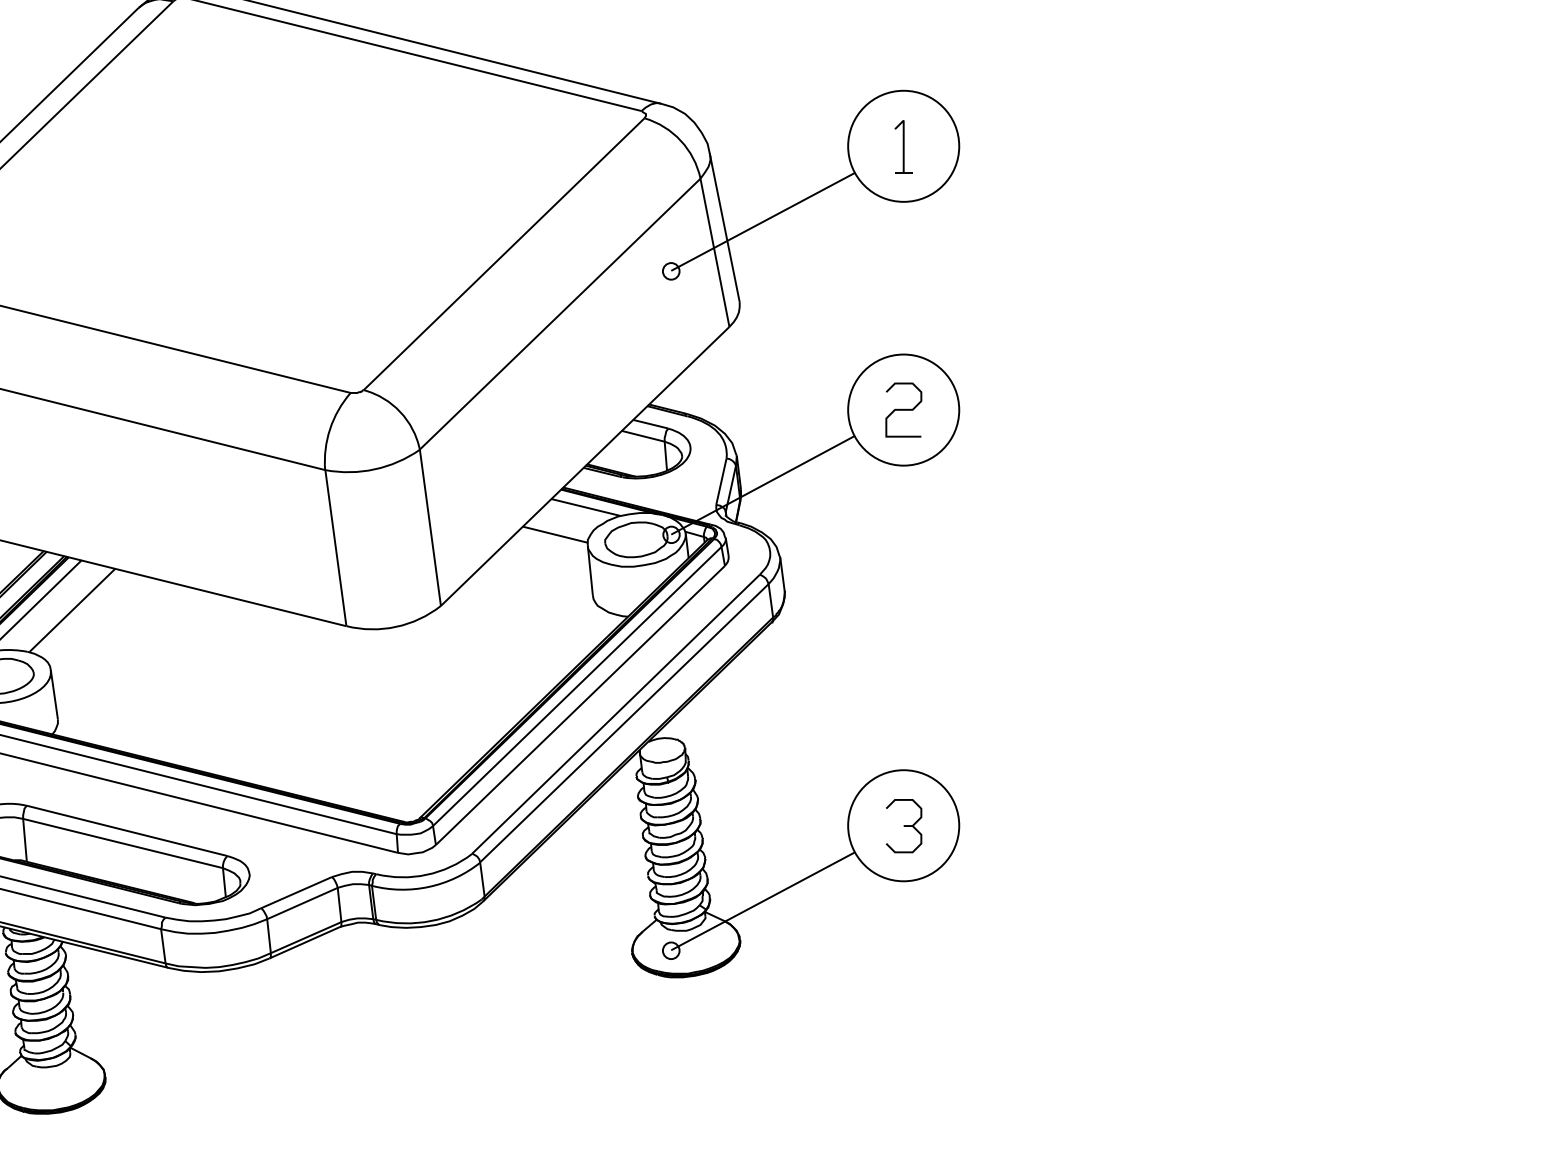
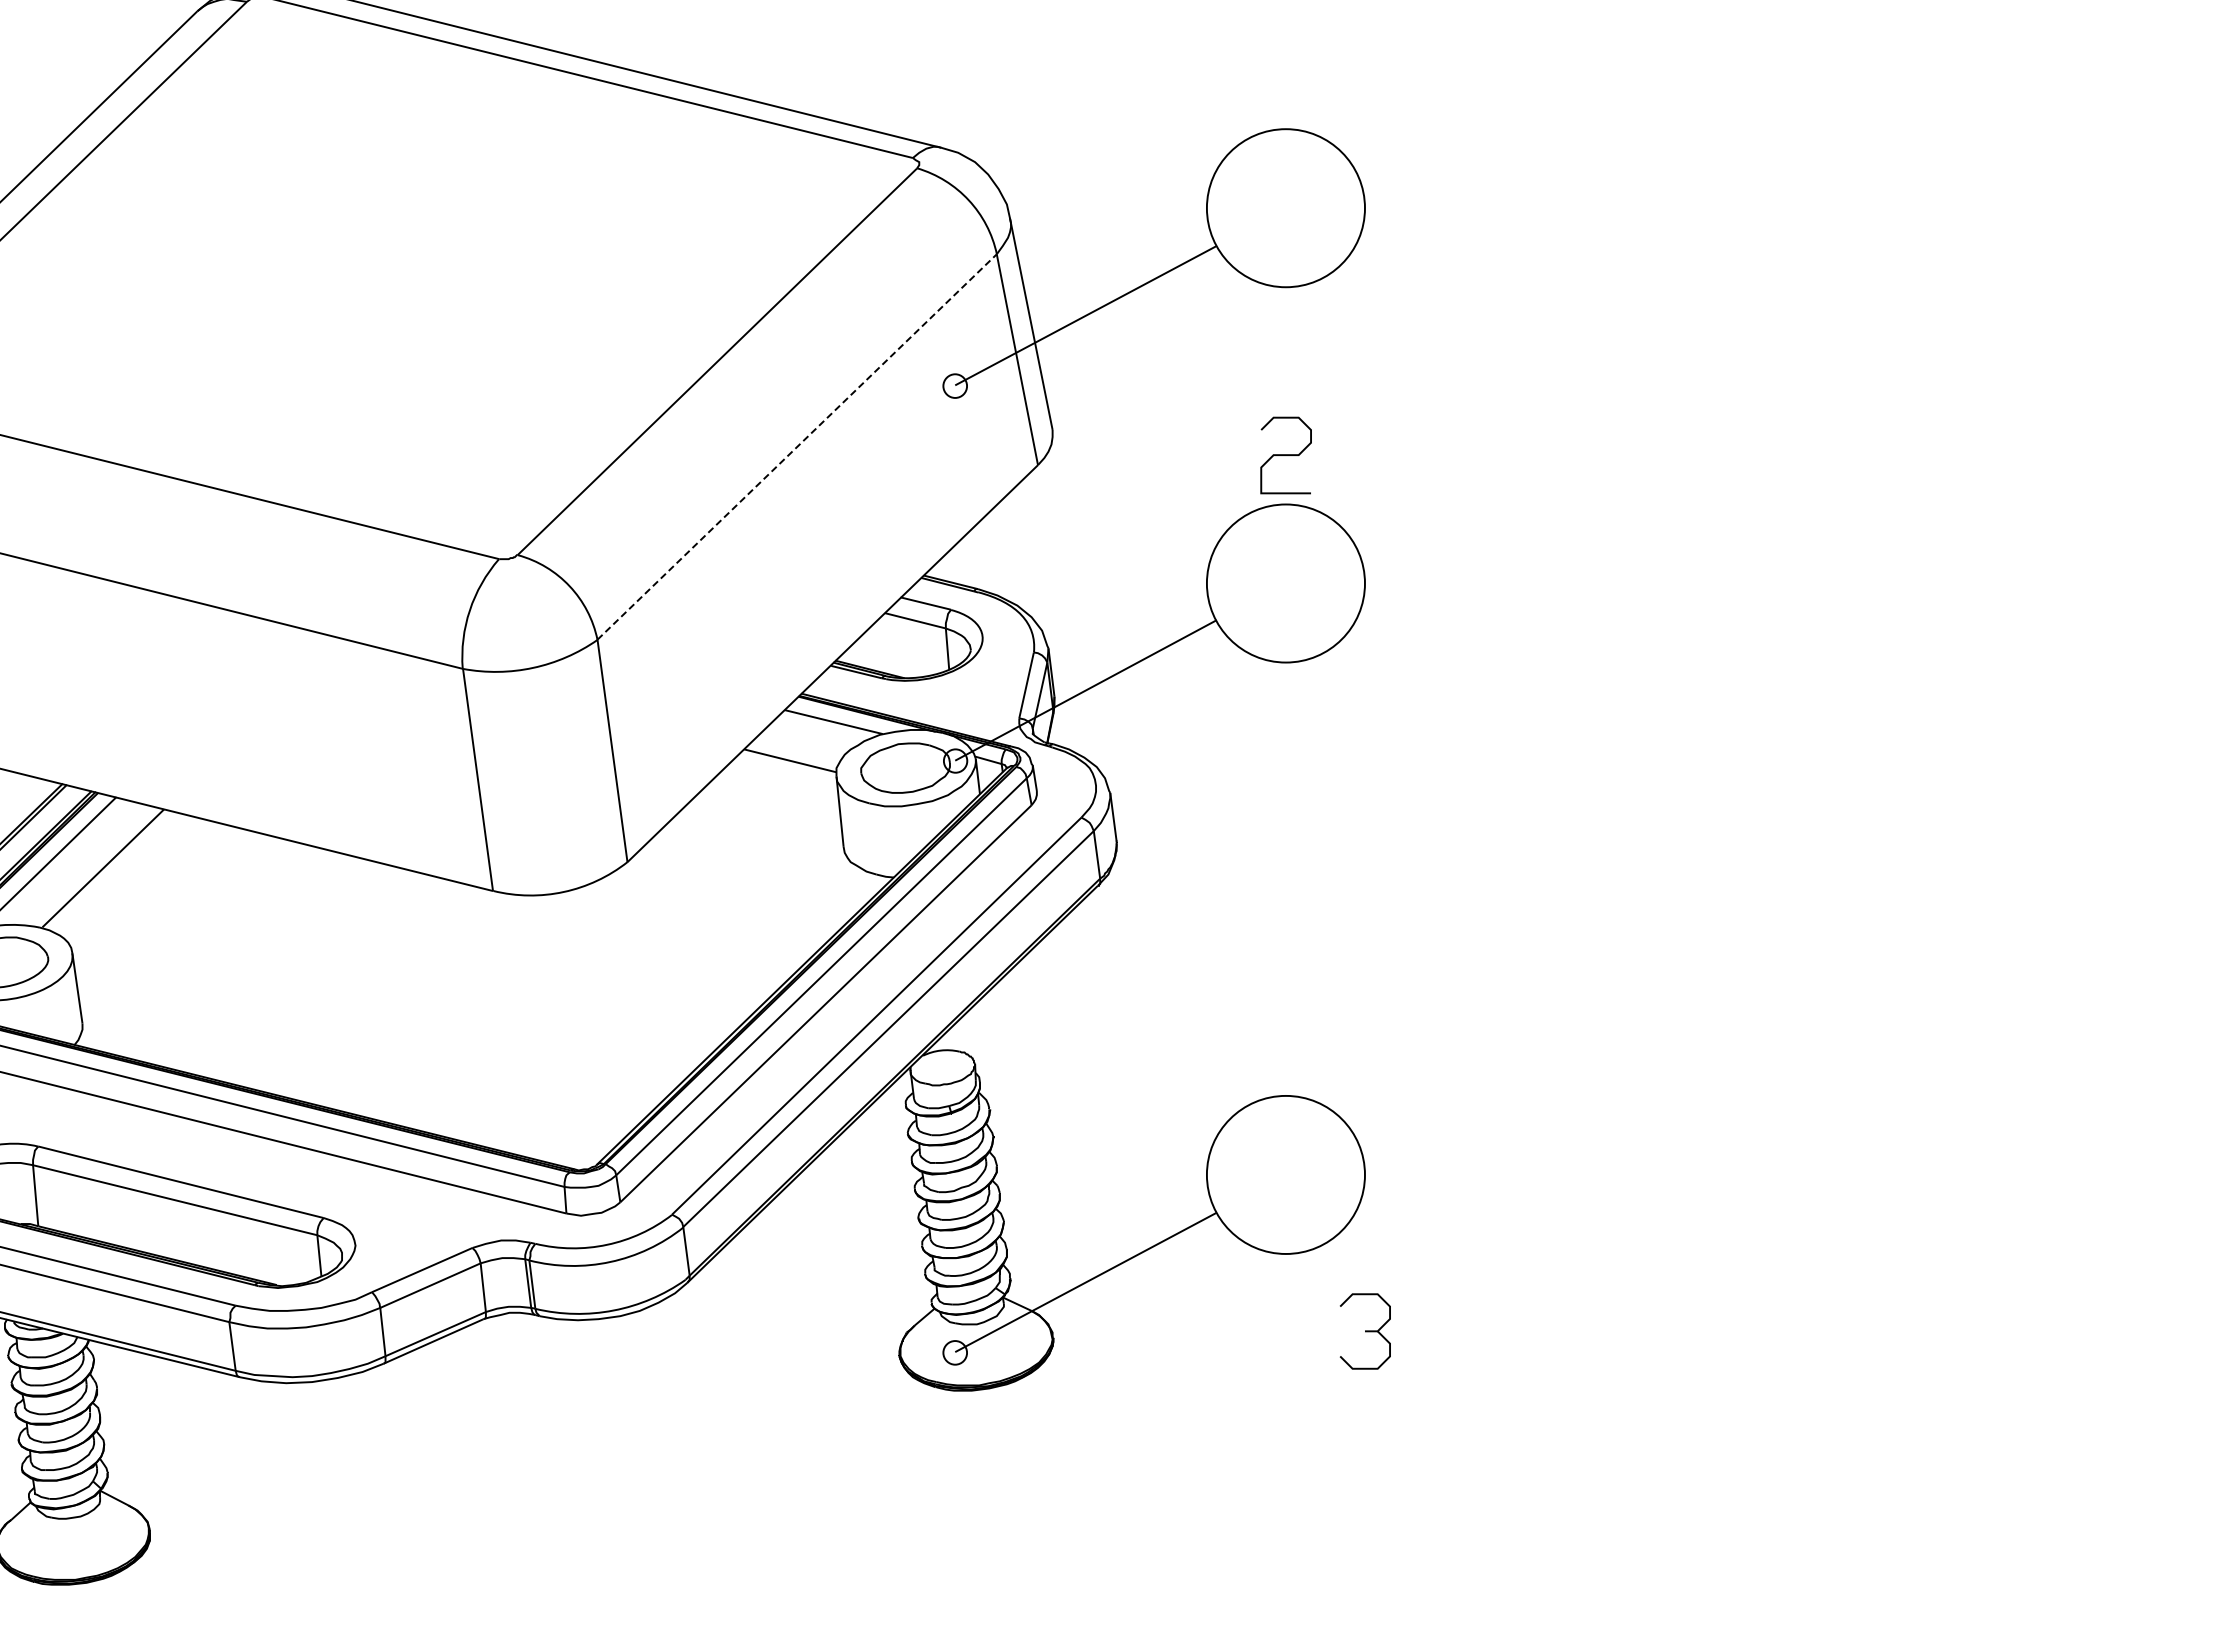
part: (903, 146) -> (1285, 208), removed
line: (560, 313) -> (797, 446), solid -> dashed
curve: (903, 410) -> (1285, 455), moved
part: (903, 826) -> (1364, 1331), moved

